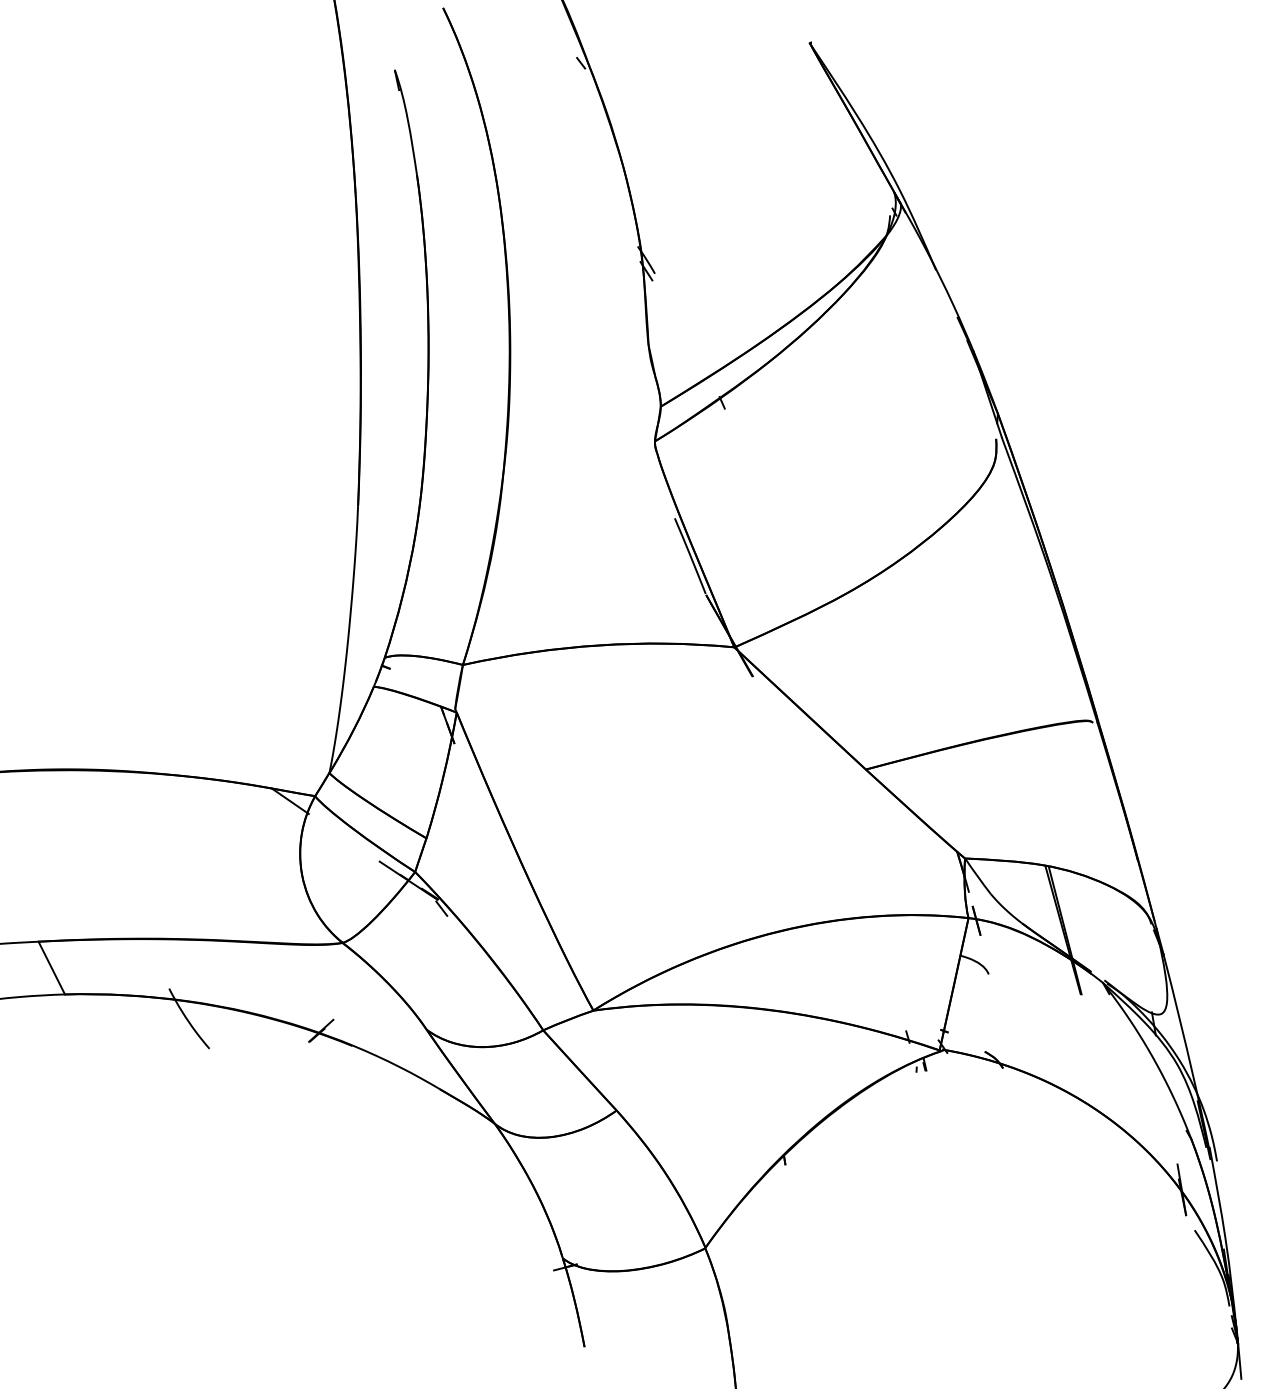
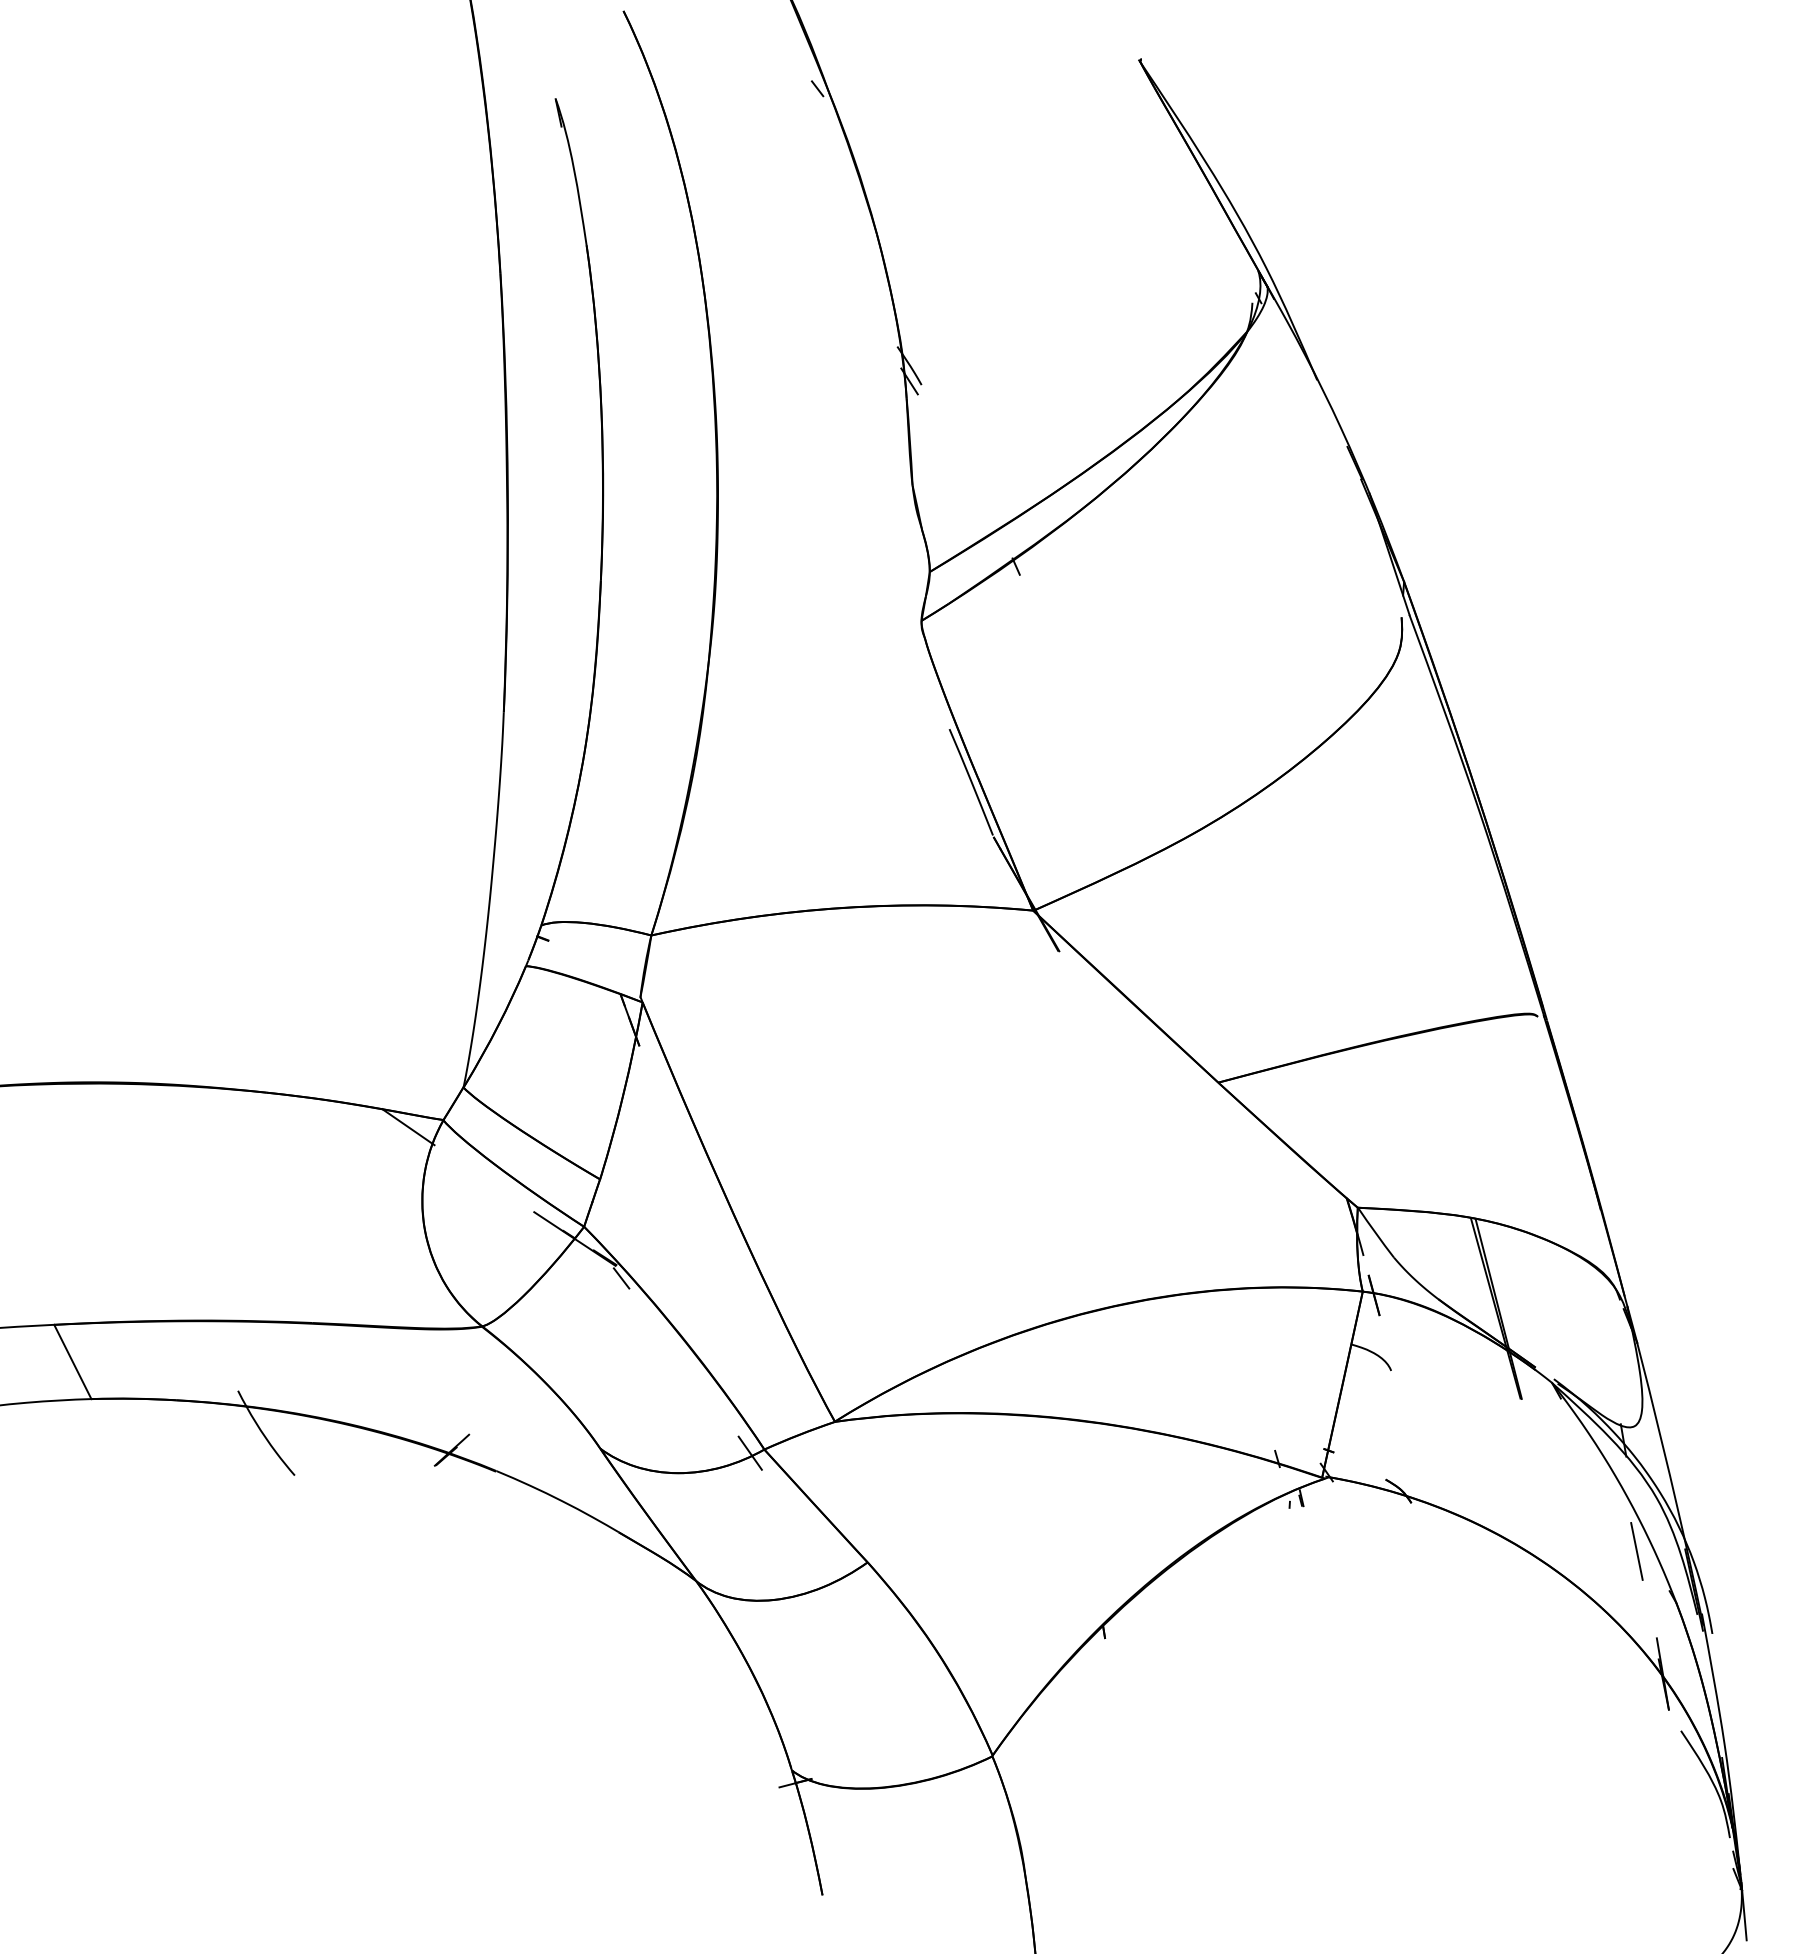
line: (532, 1032) -> (749, 1452), added
line: (1163, 1102) -> (1636, 1551), added

